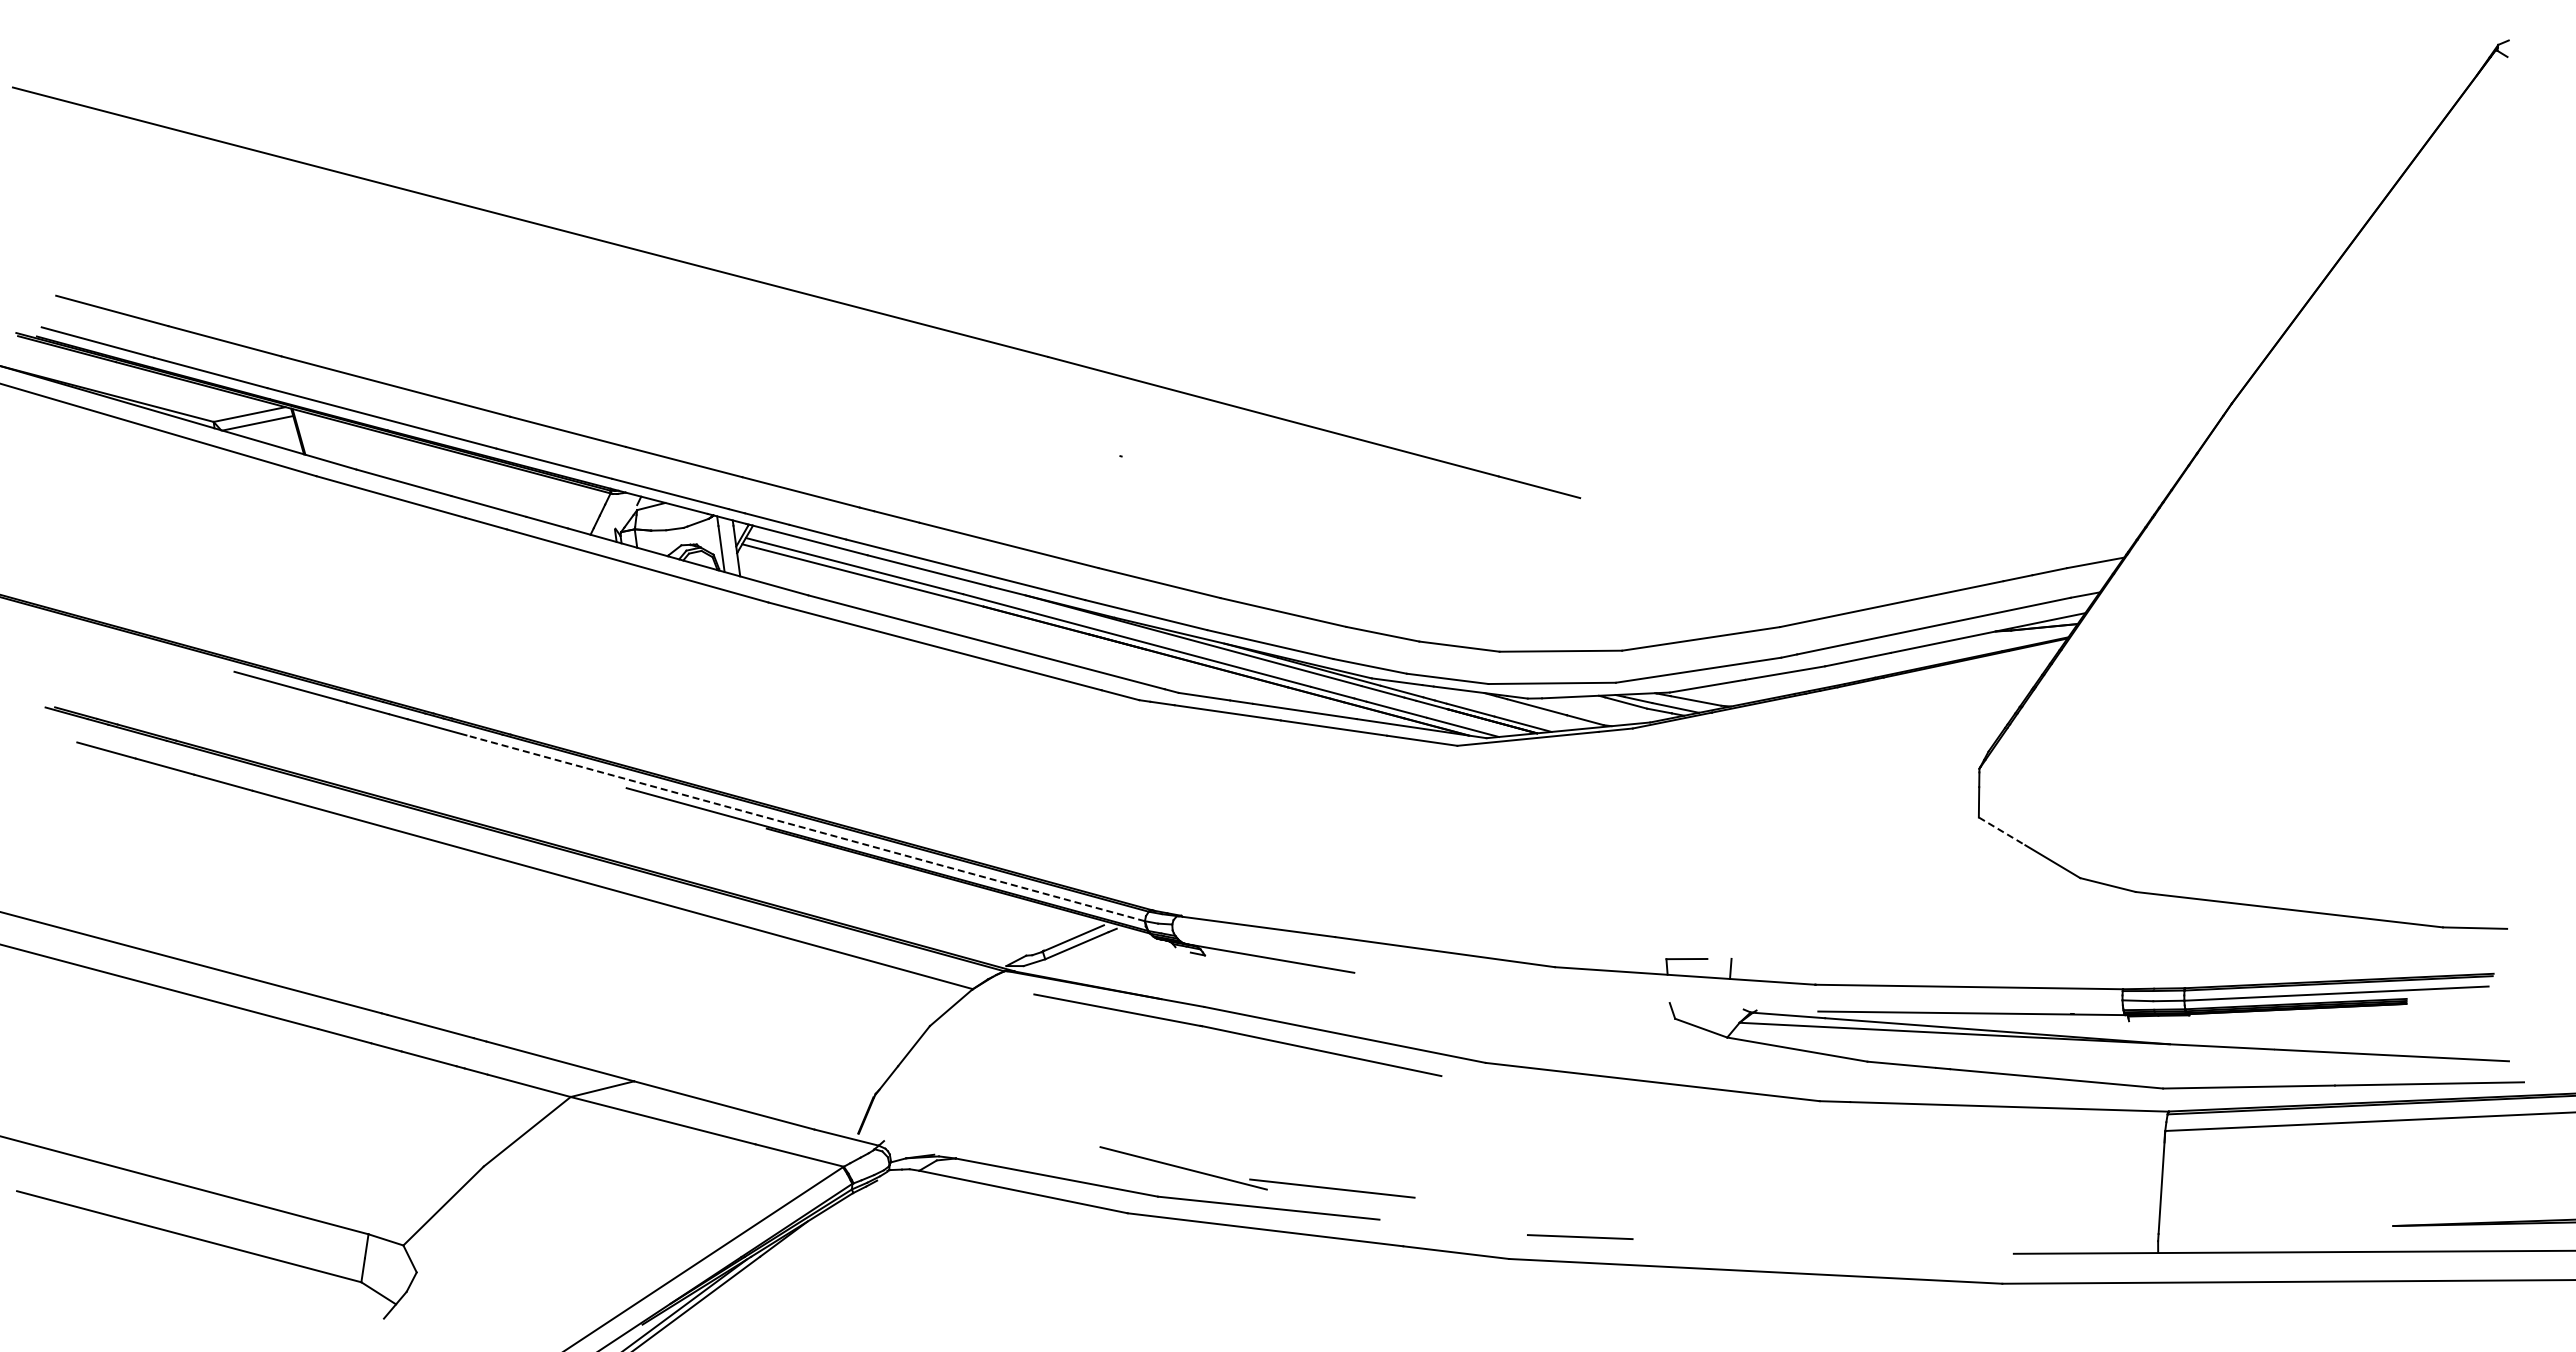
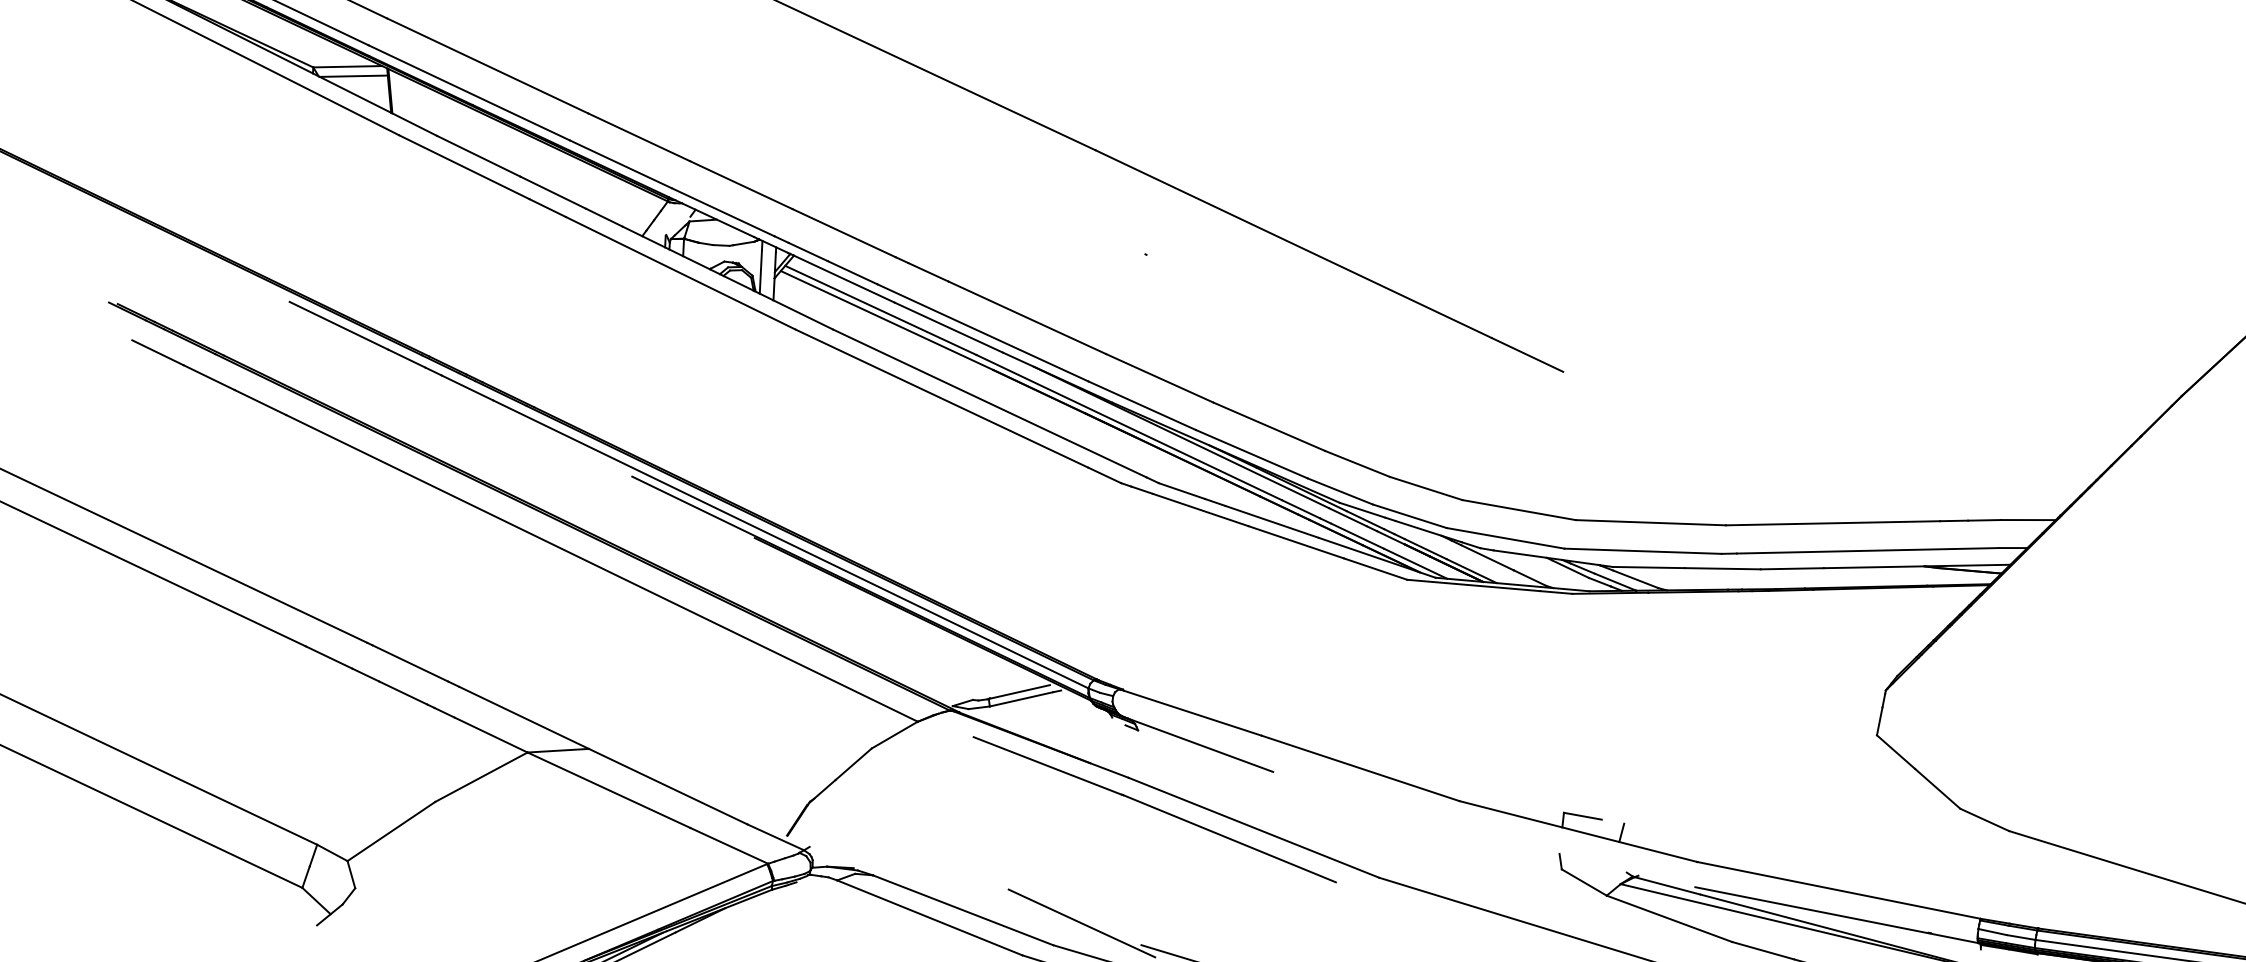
line: (805, 828) -> (790, 544), dashed -> solid
line: (2002, 831) -> (1896, 752), dashed -> solid

